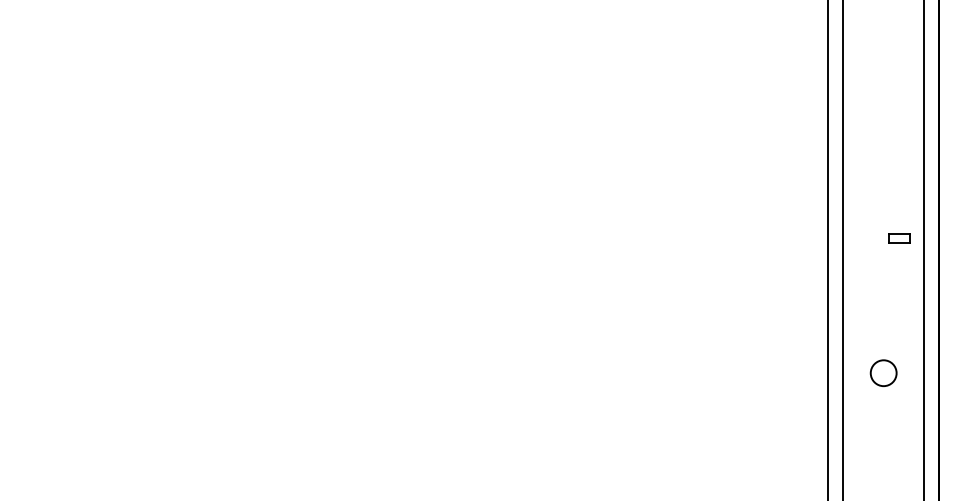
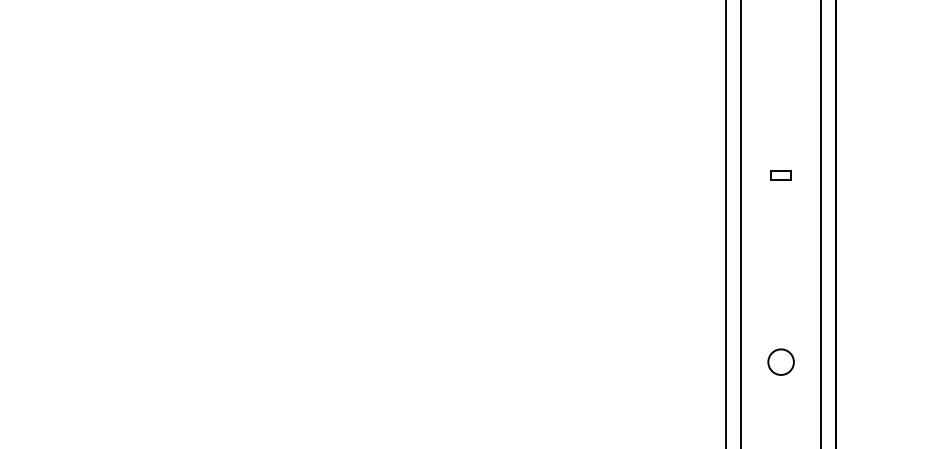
part: (899, 238) -> (780, 175), moved

